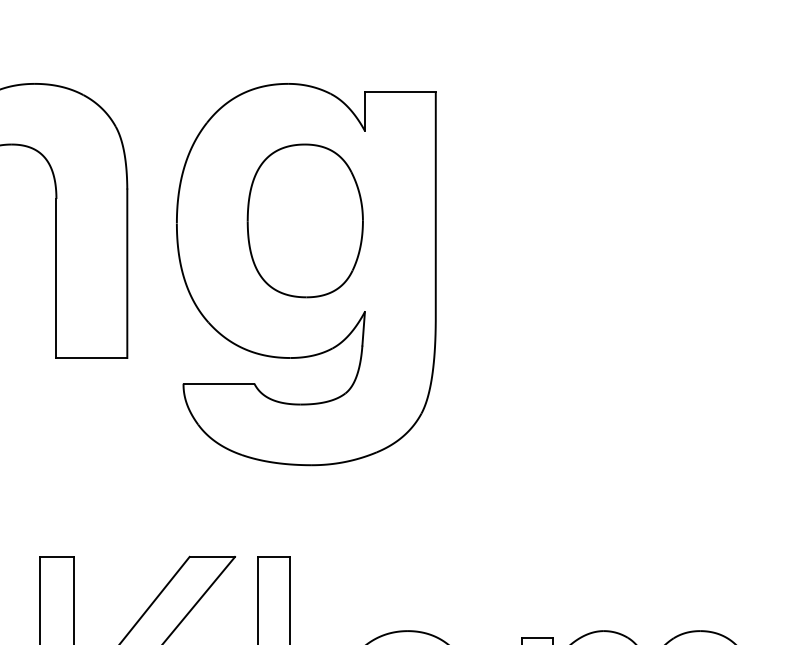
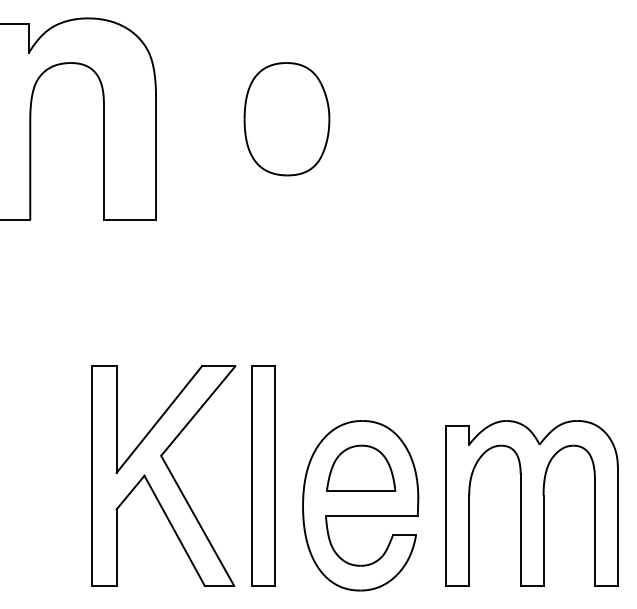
part: (306, 274) -> (287, 158), removed

